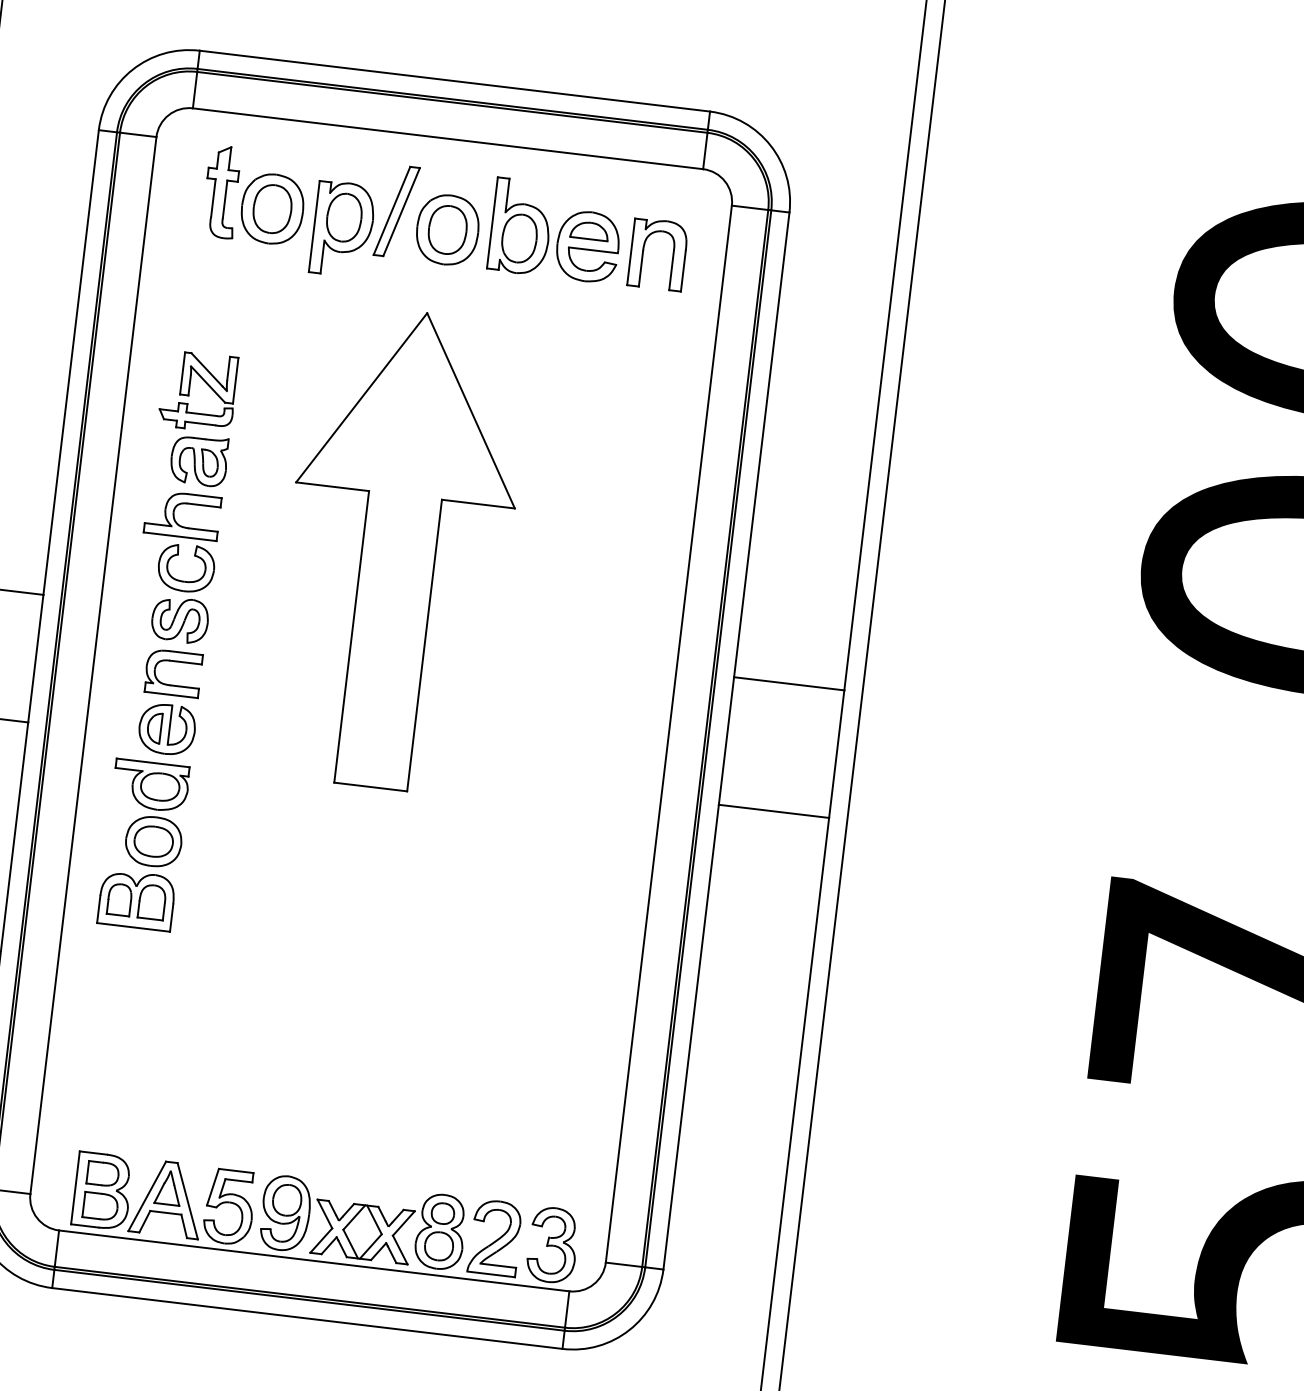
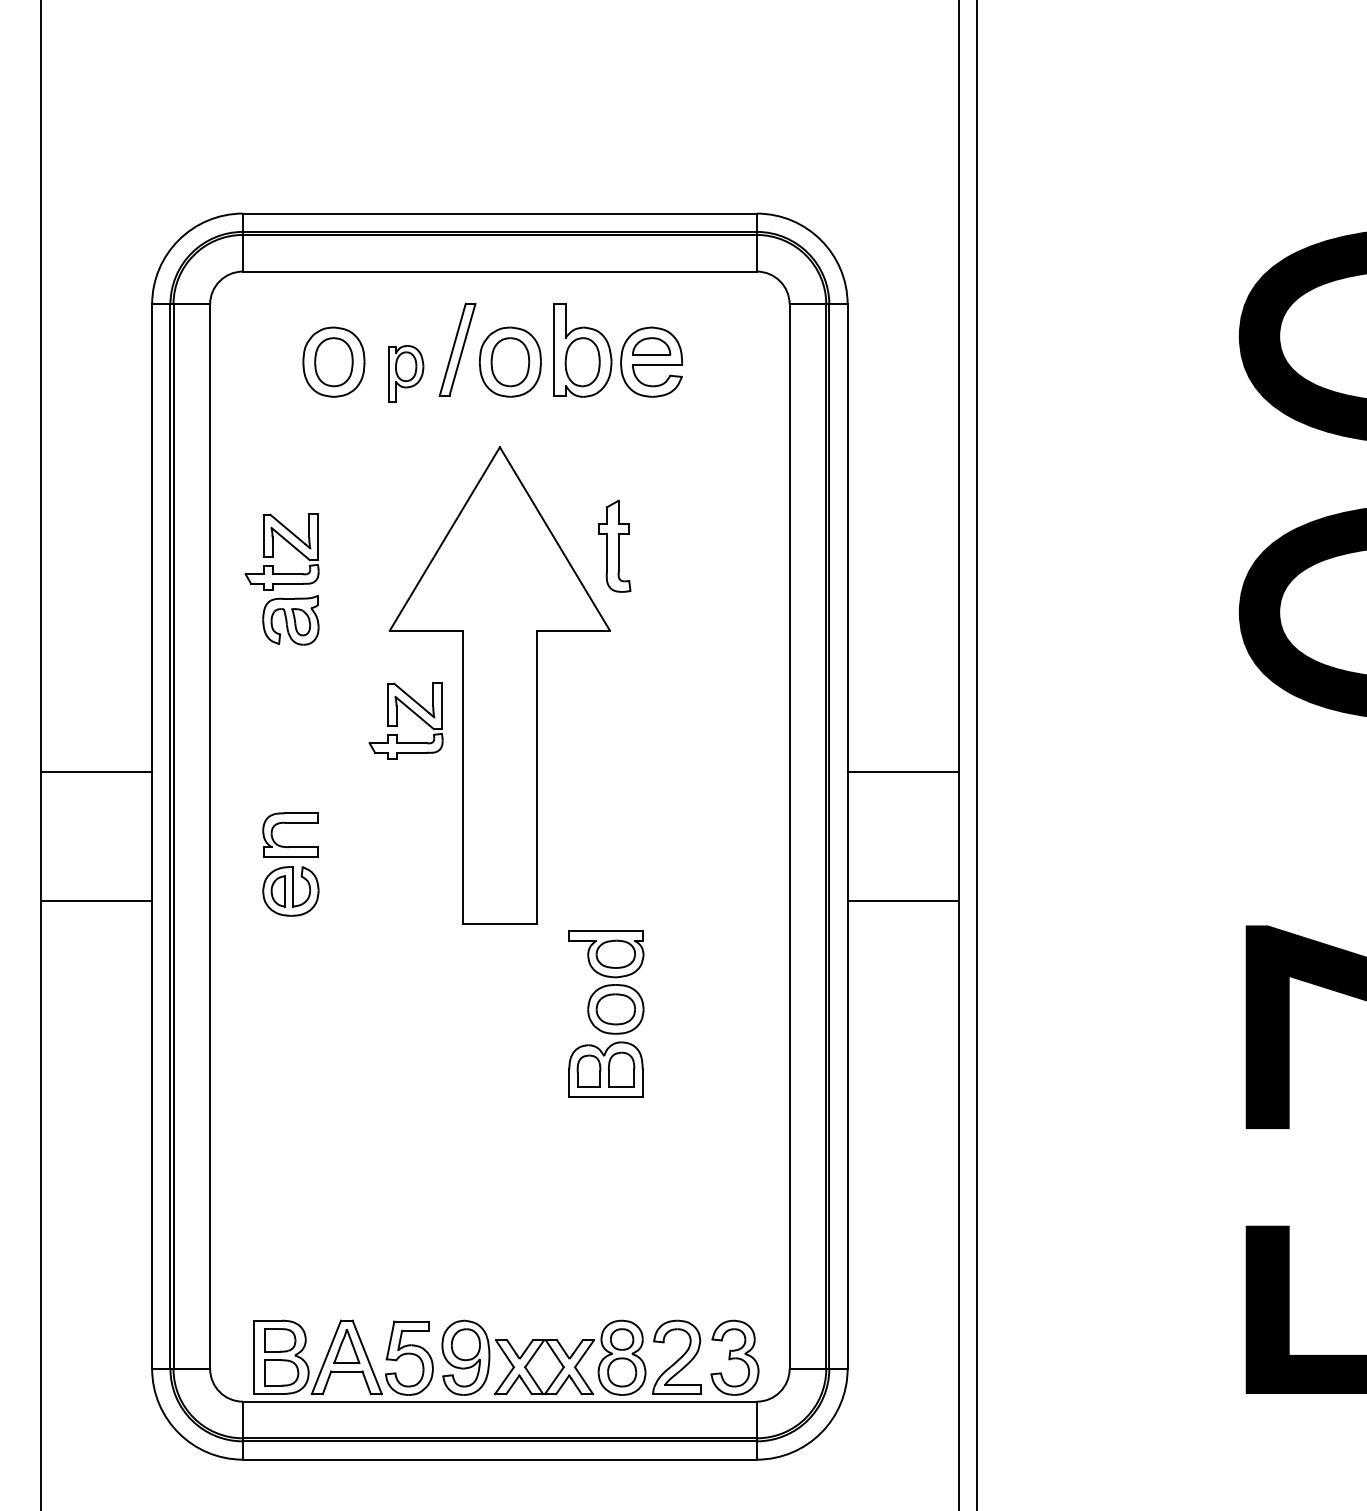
part: (221, 191) -> (614, 545), moved
part: (342, 228) -> (405, 373), size x0.6
part: (672, 256) -> (736, 361), removed
part: (168, 569) -> (273, 732), removed
part: (293, 572) -> (397, 720), added
part: (143, 844) -> (606, 1013), moved

